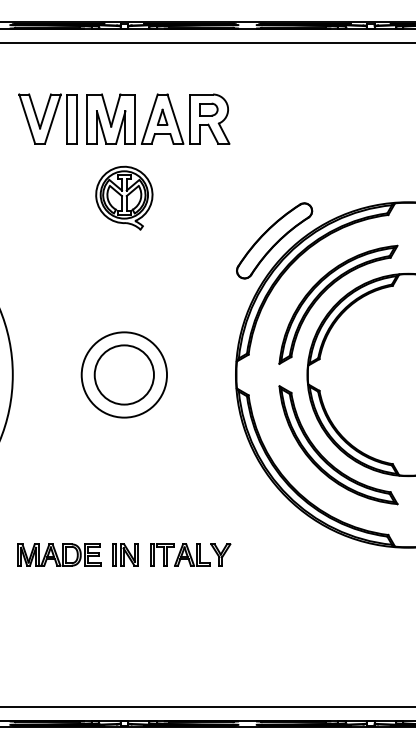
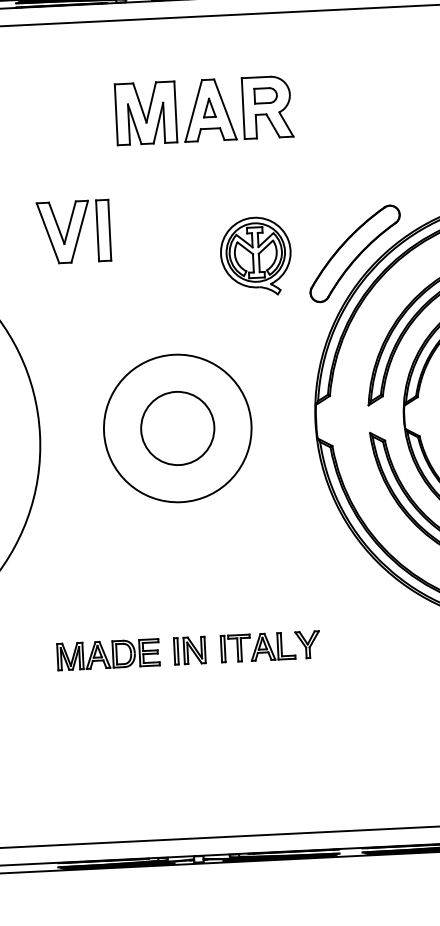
part: (47, 118) -> (72, 231), moved
part: (124, 197) -> (256, 255), moved
circle: (124, 374) -> (177, 427), size x1.4

